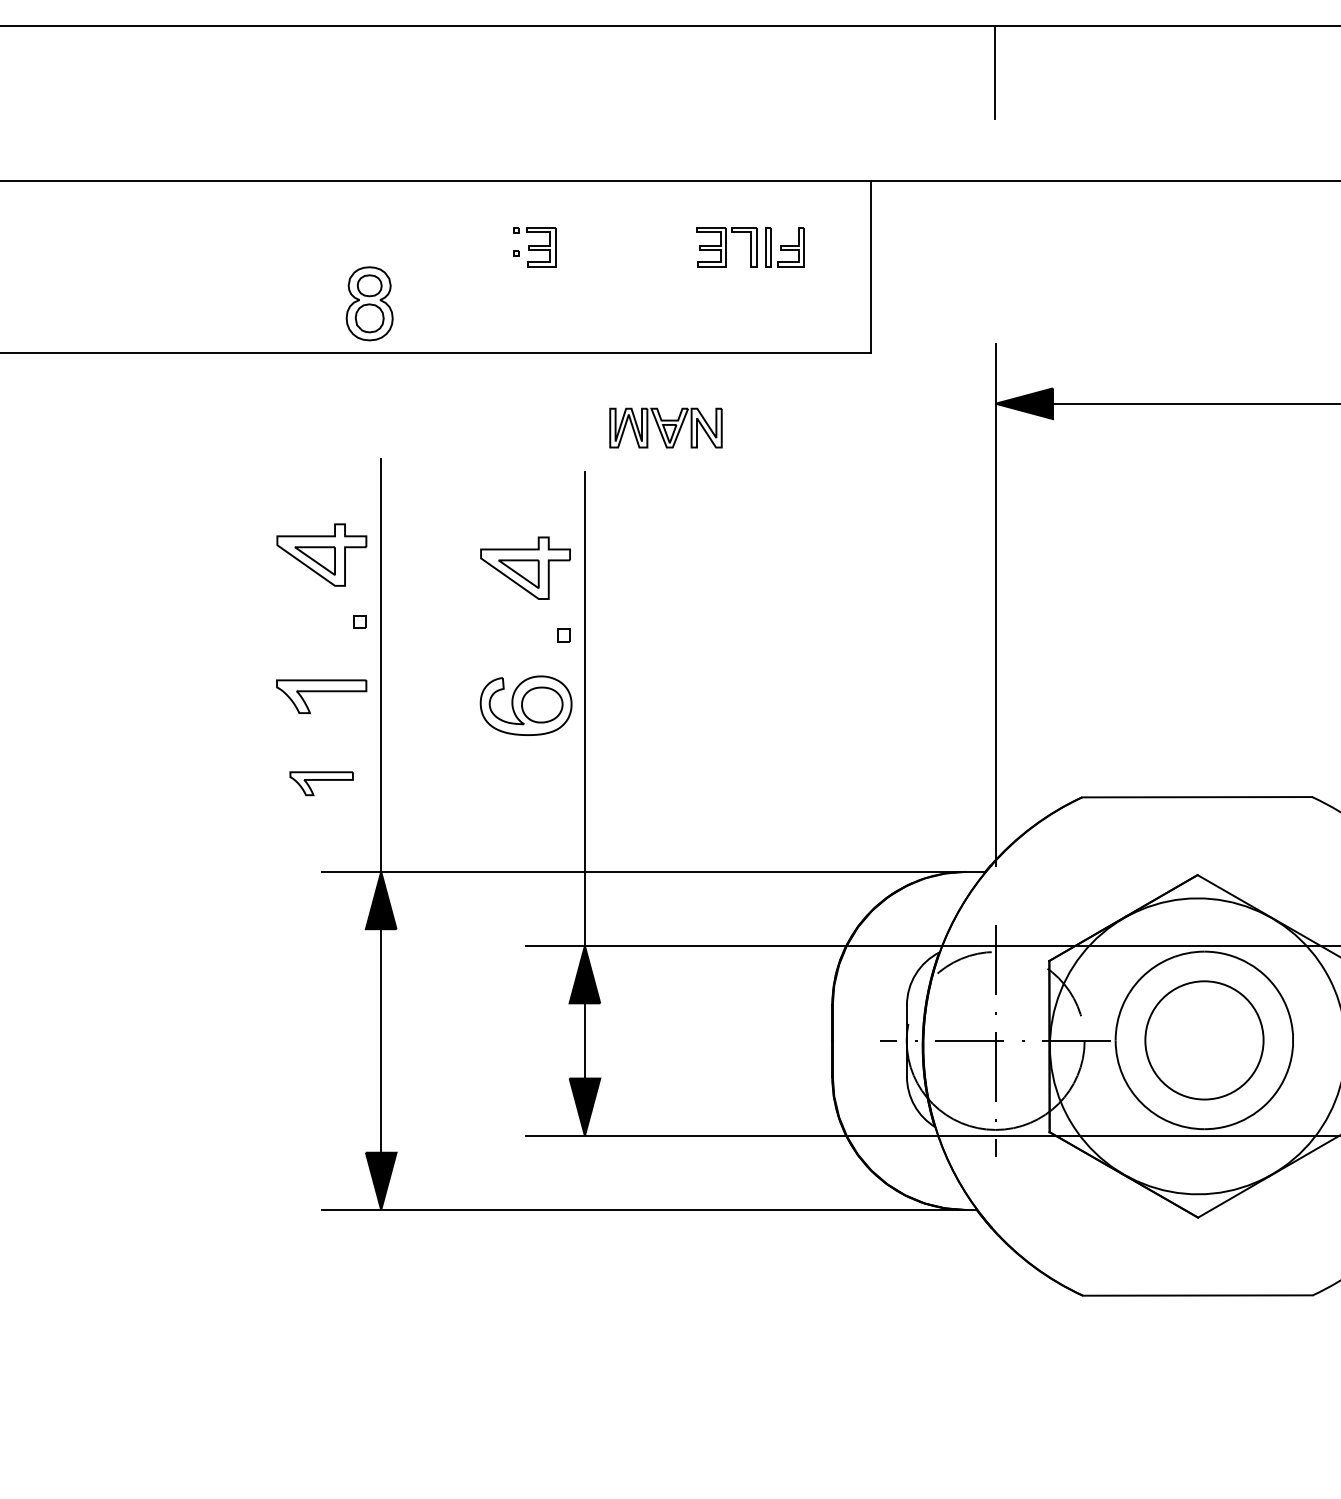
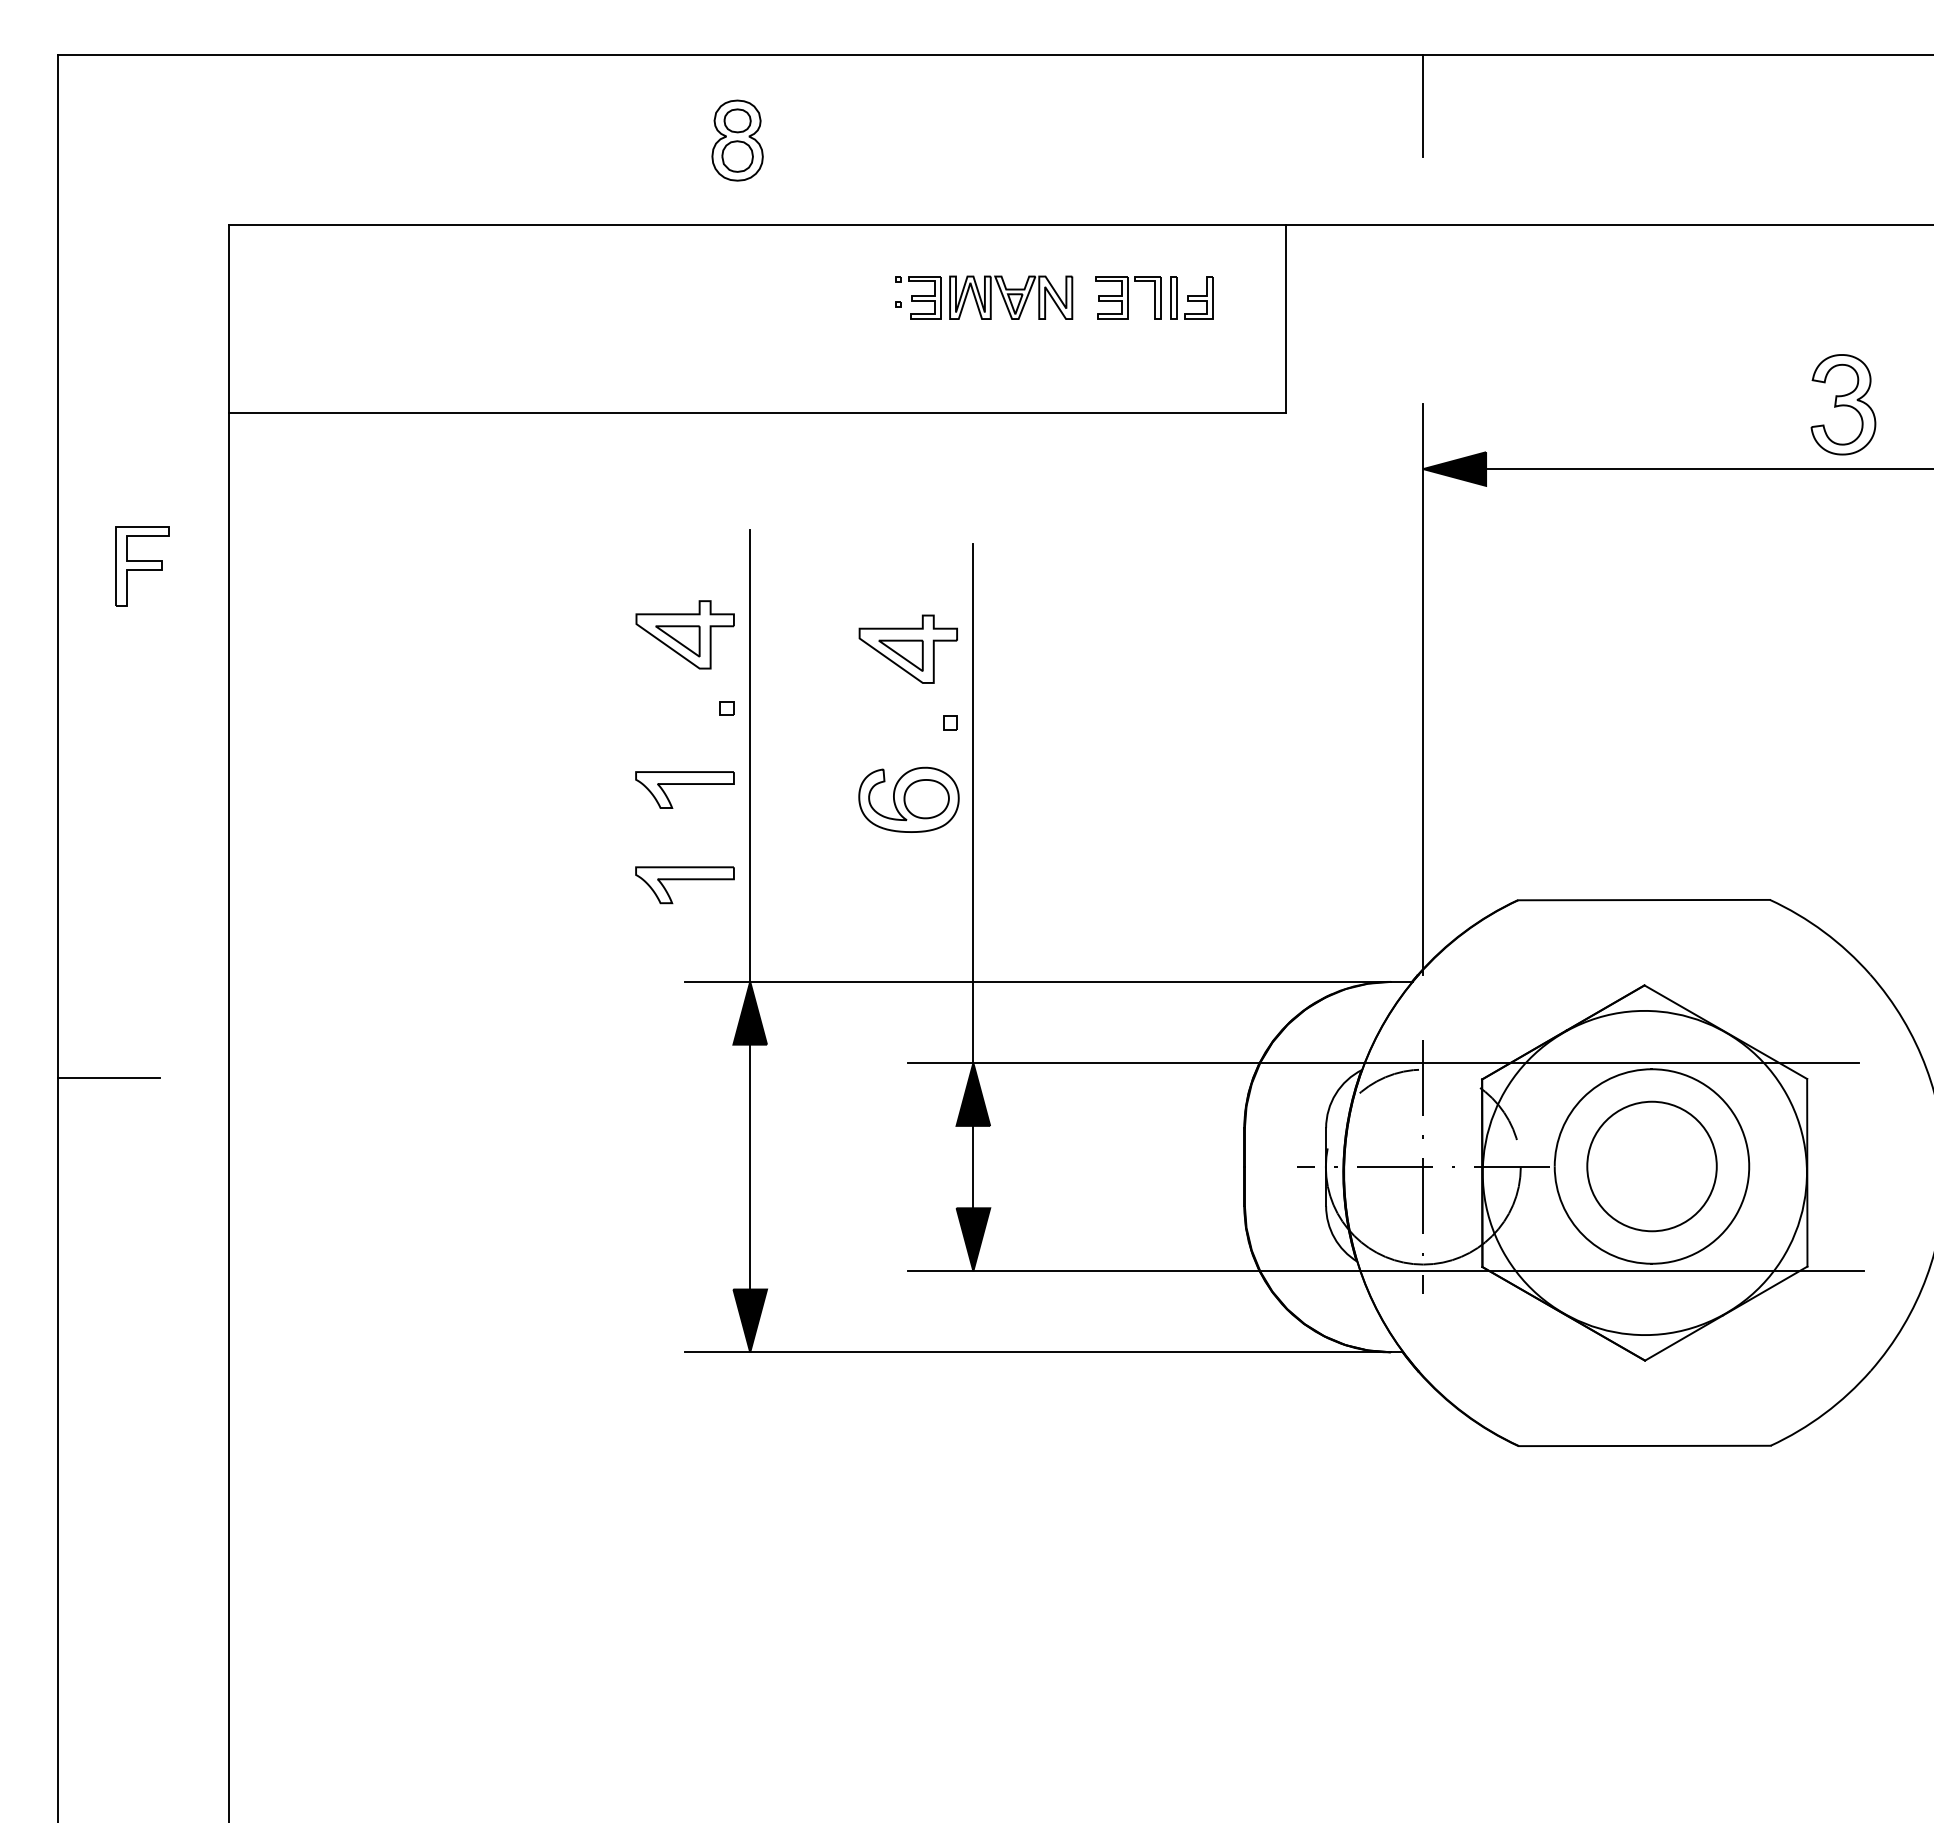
part: (369, 303) -> (737, 140), moved
part: (666, 427) -> (1011, 297), moved
part: (321, 783) -> (684, 885), size x1.43

